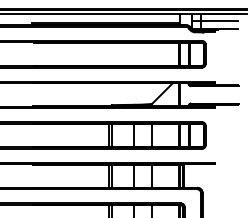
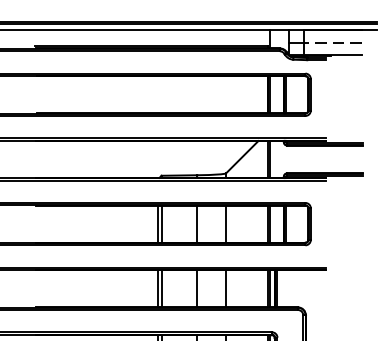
line: (219, 21) -> (332, 42), solid -> dashed

